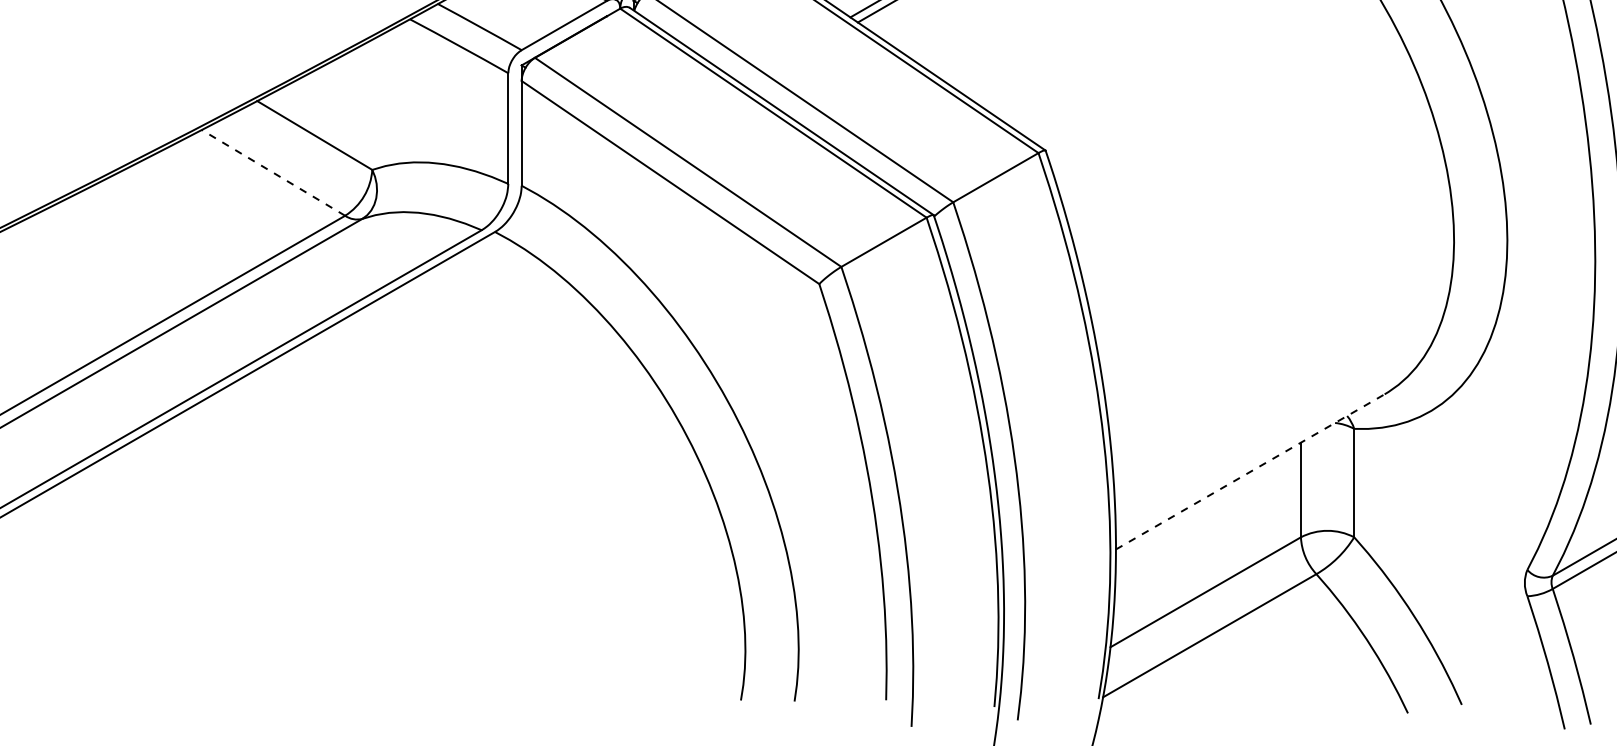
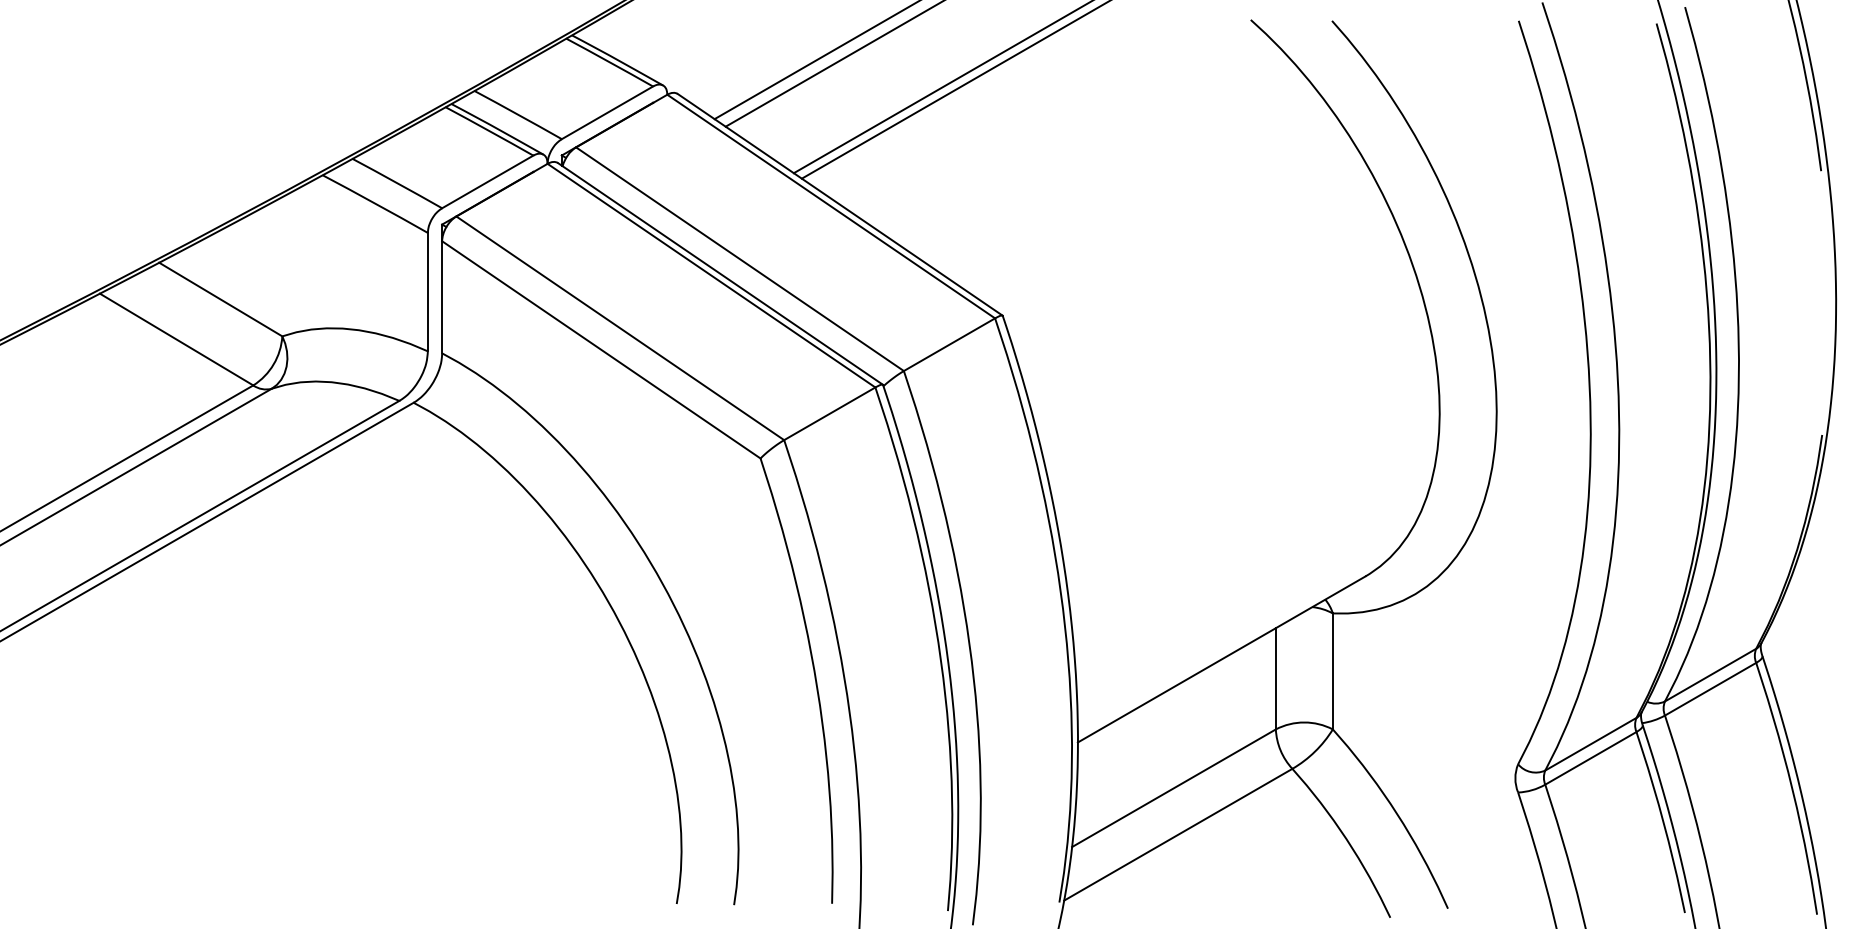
line: (273, 172) -> (176, 339), dashed -> solid
line: (1251, 471) -> (1222, 659), dashed -> solid

